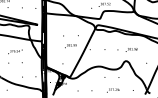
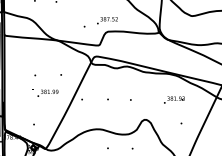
text: (131, 49) -> (174, 99), moved

